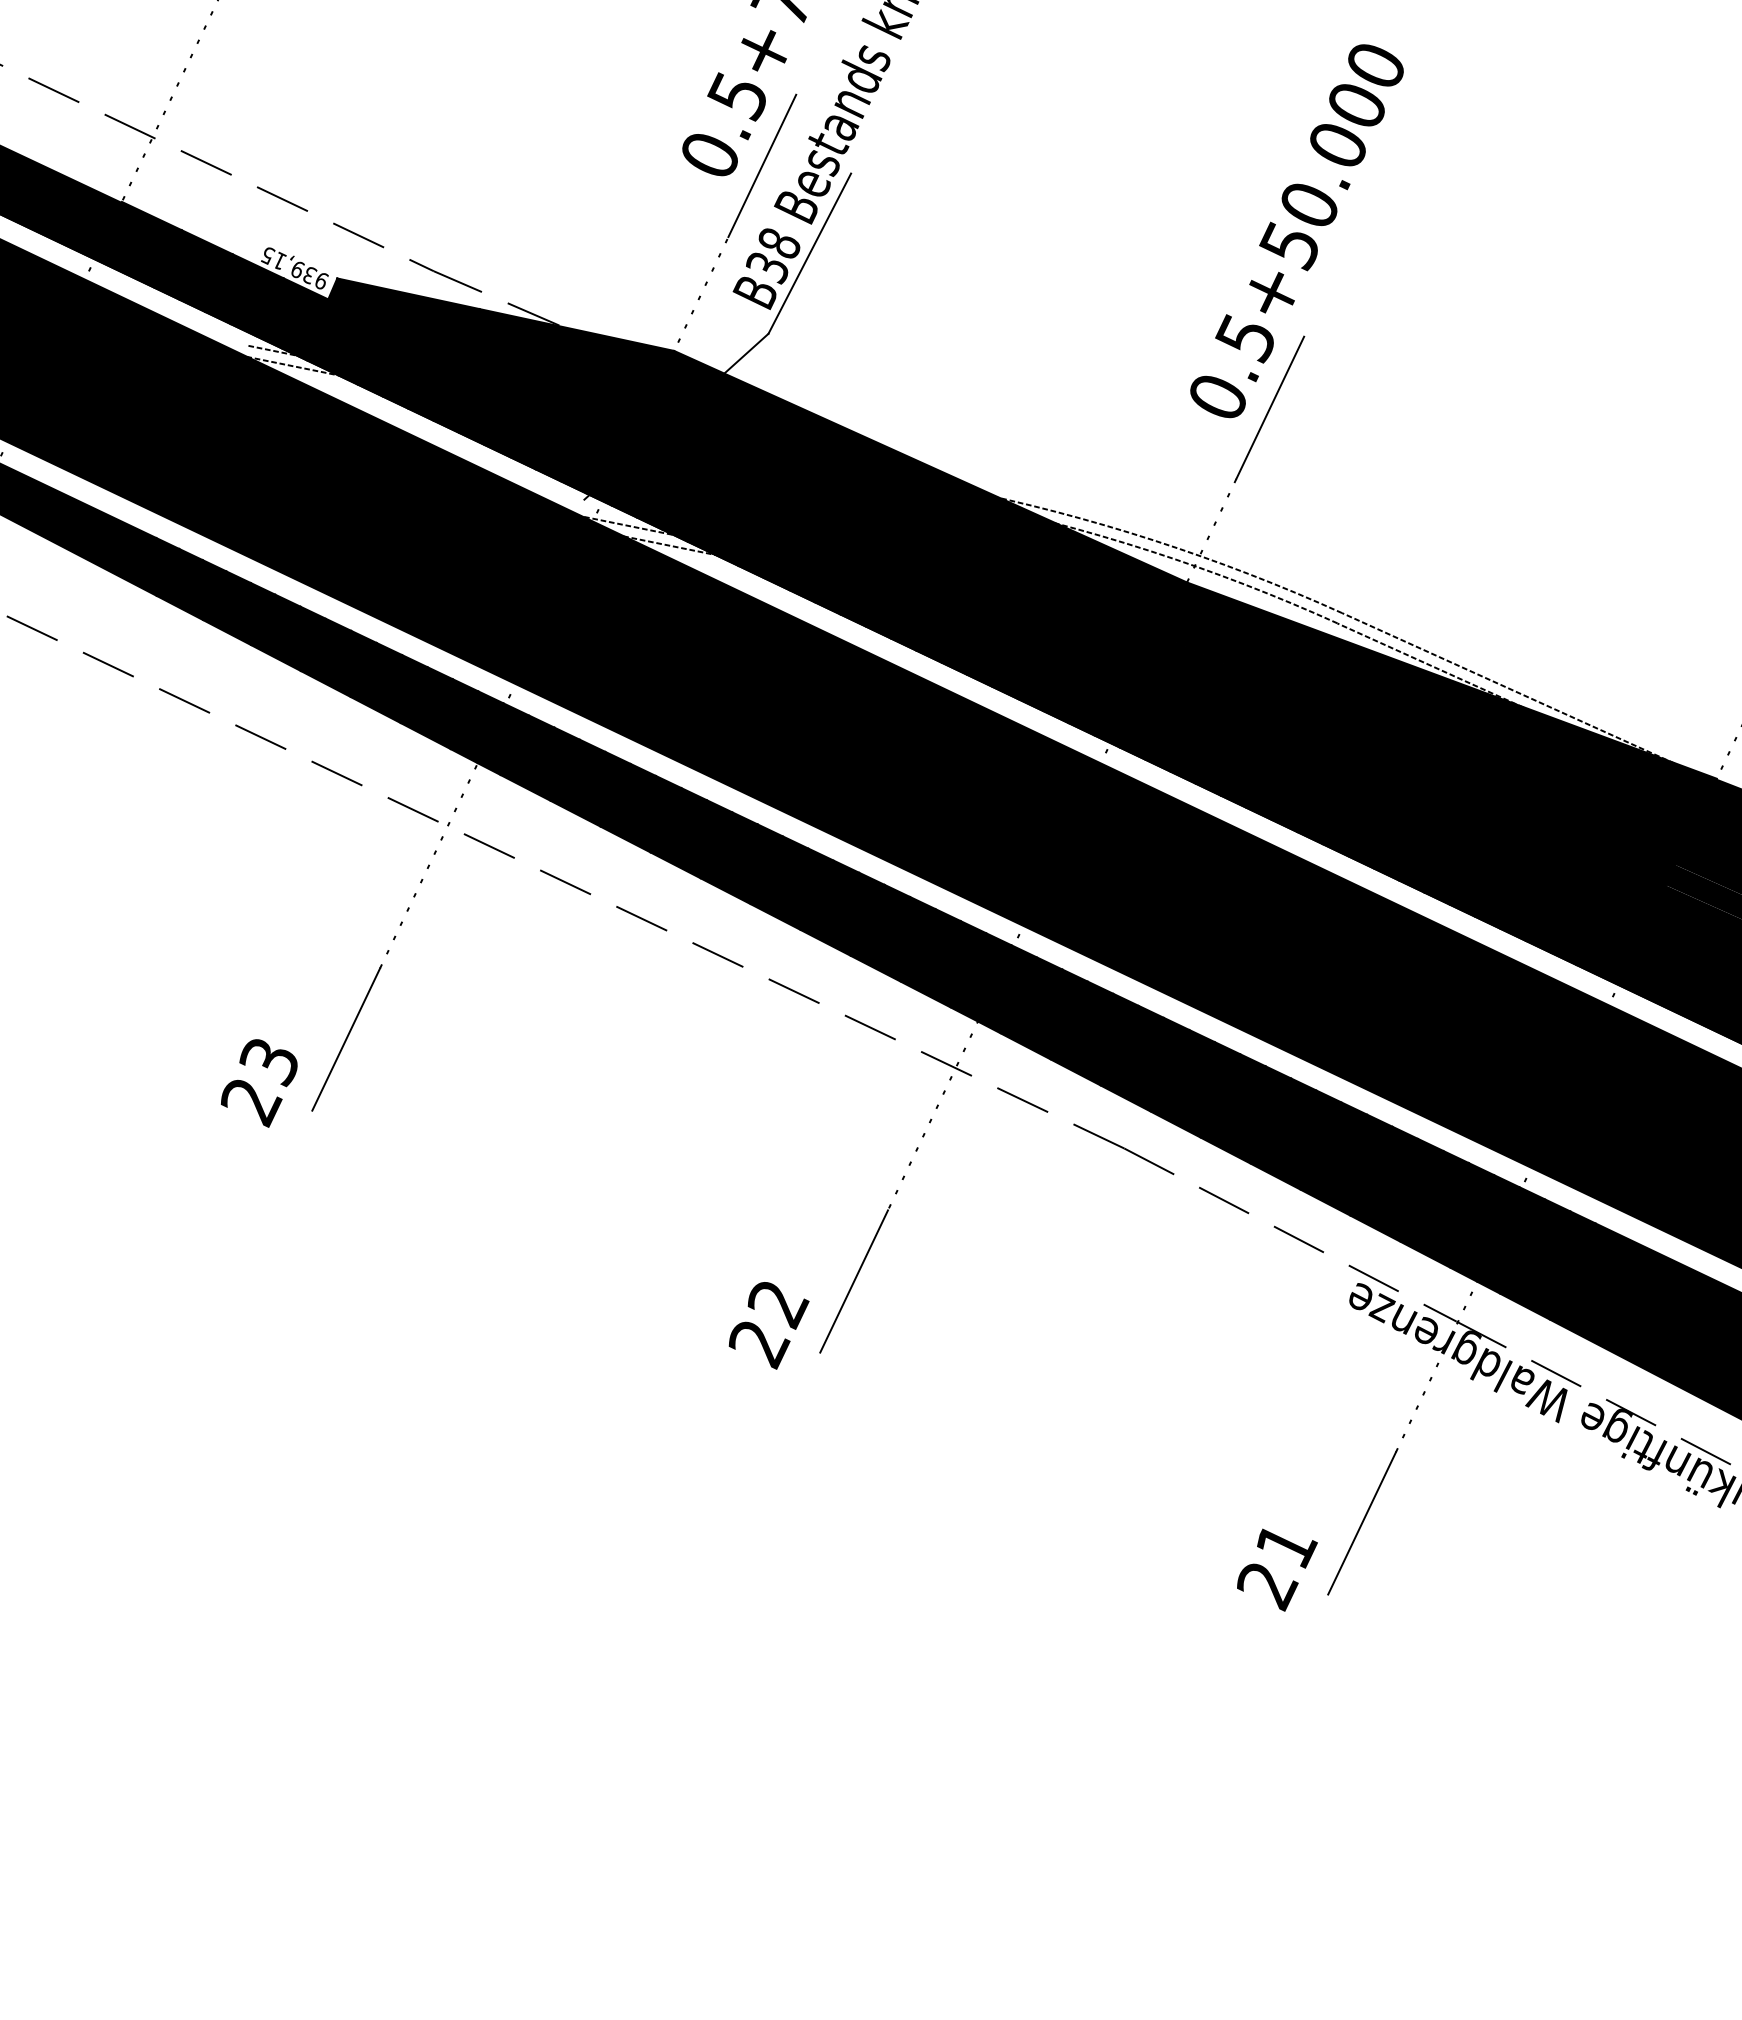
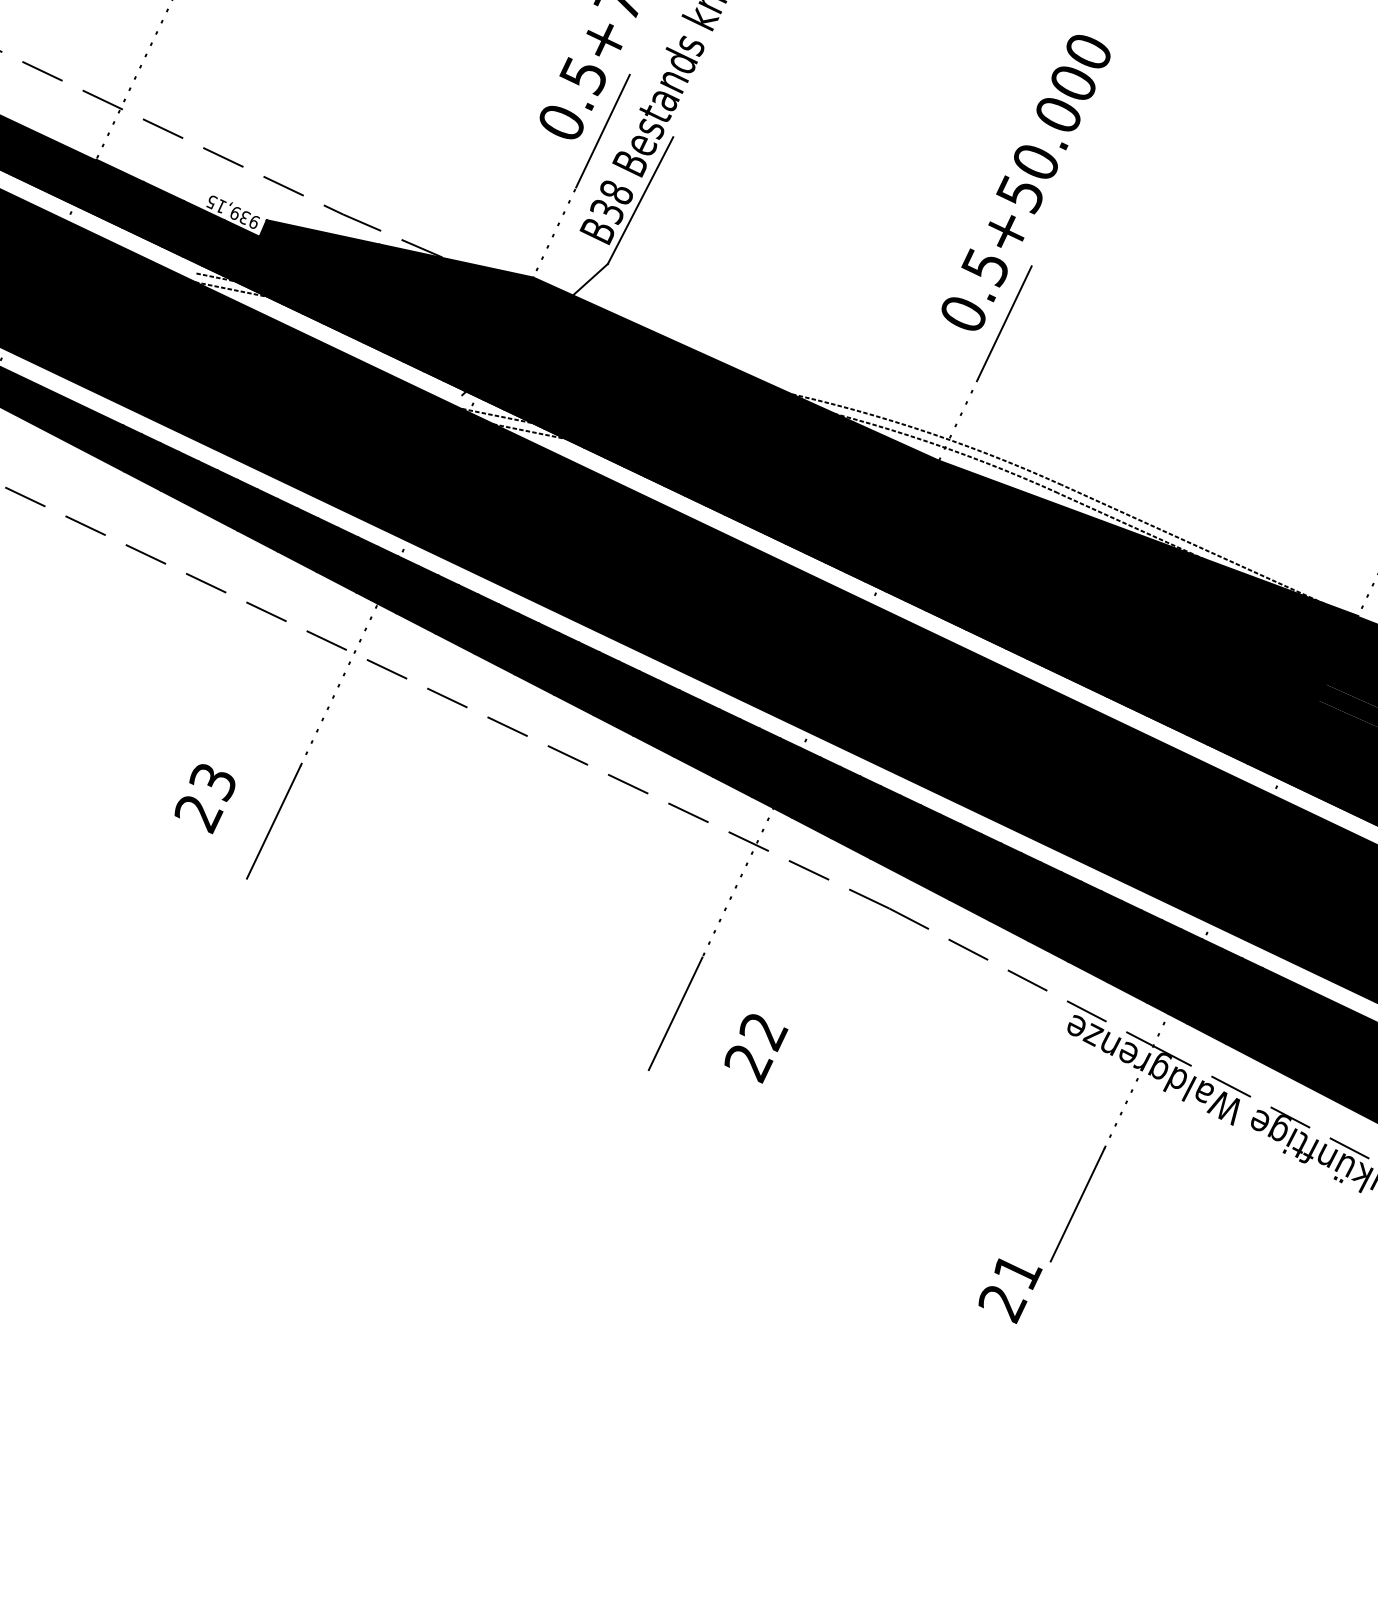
text: (258, 1083) -> (204, 799), moved
text: (769, 1325) -> (756, 1048), moved
text: (1277, 1569) -> (1010, 1290), moved

